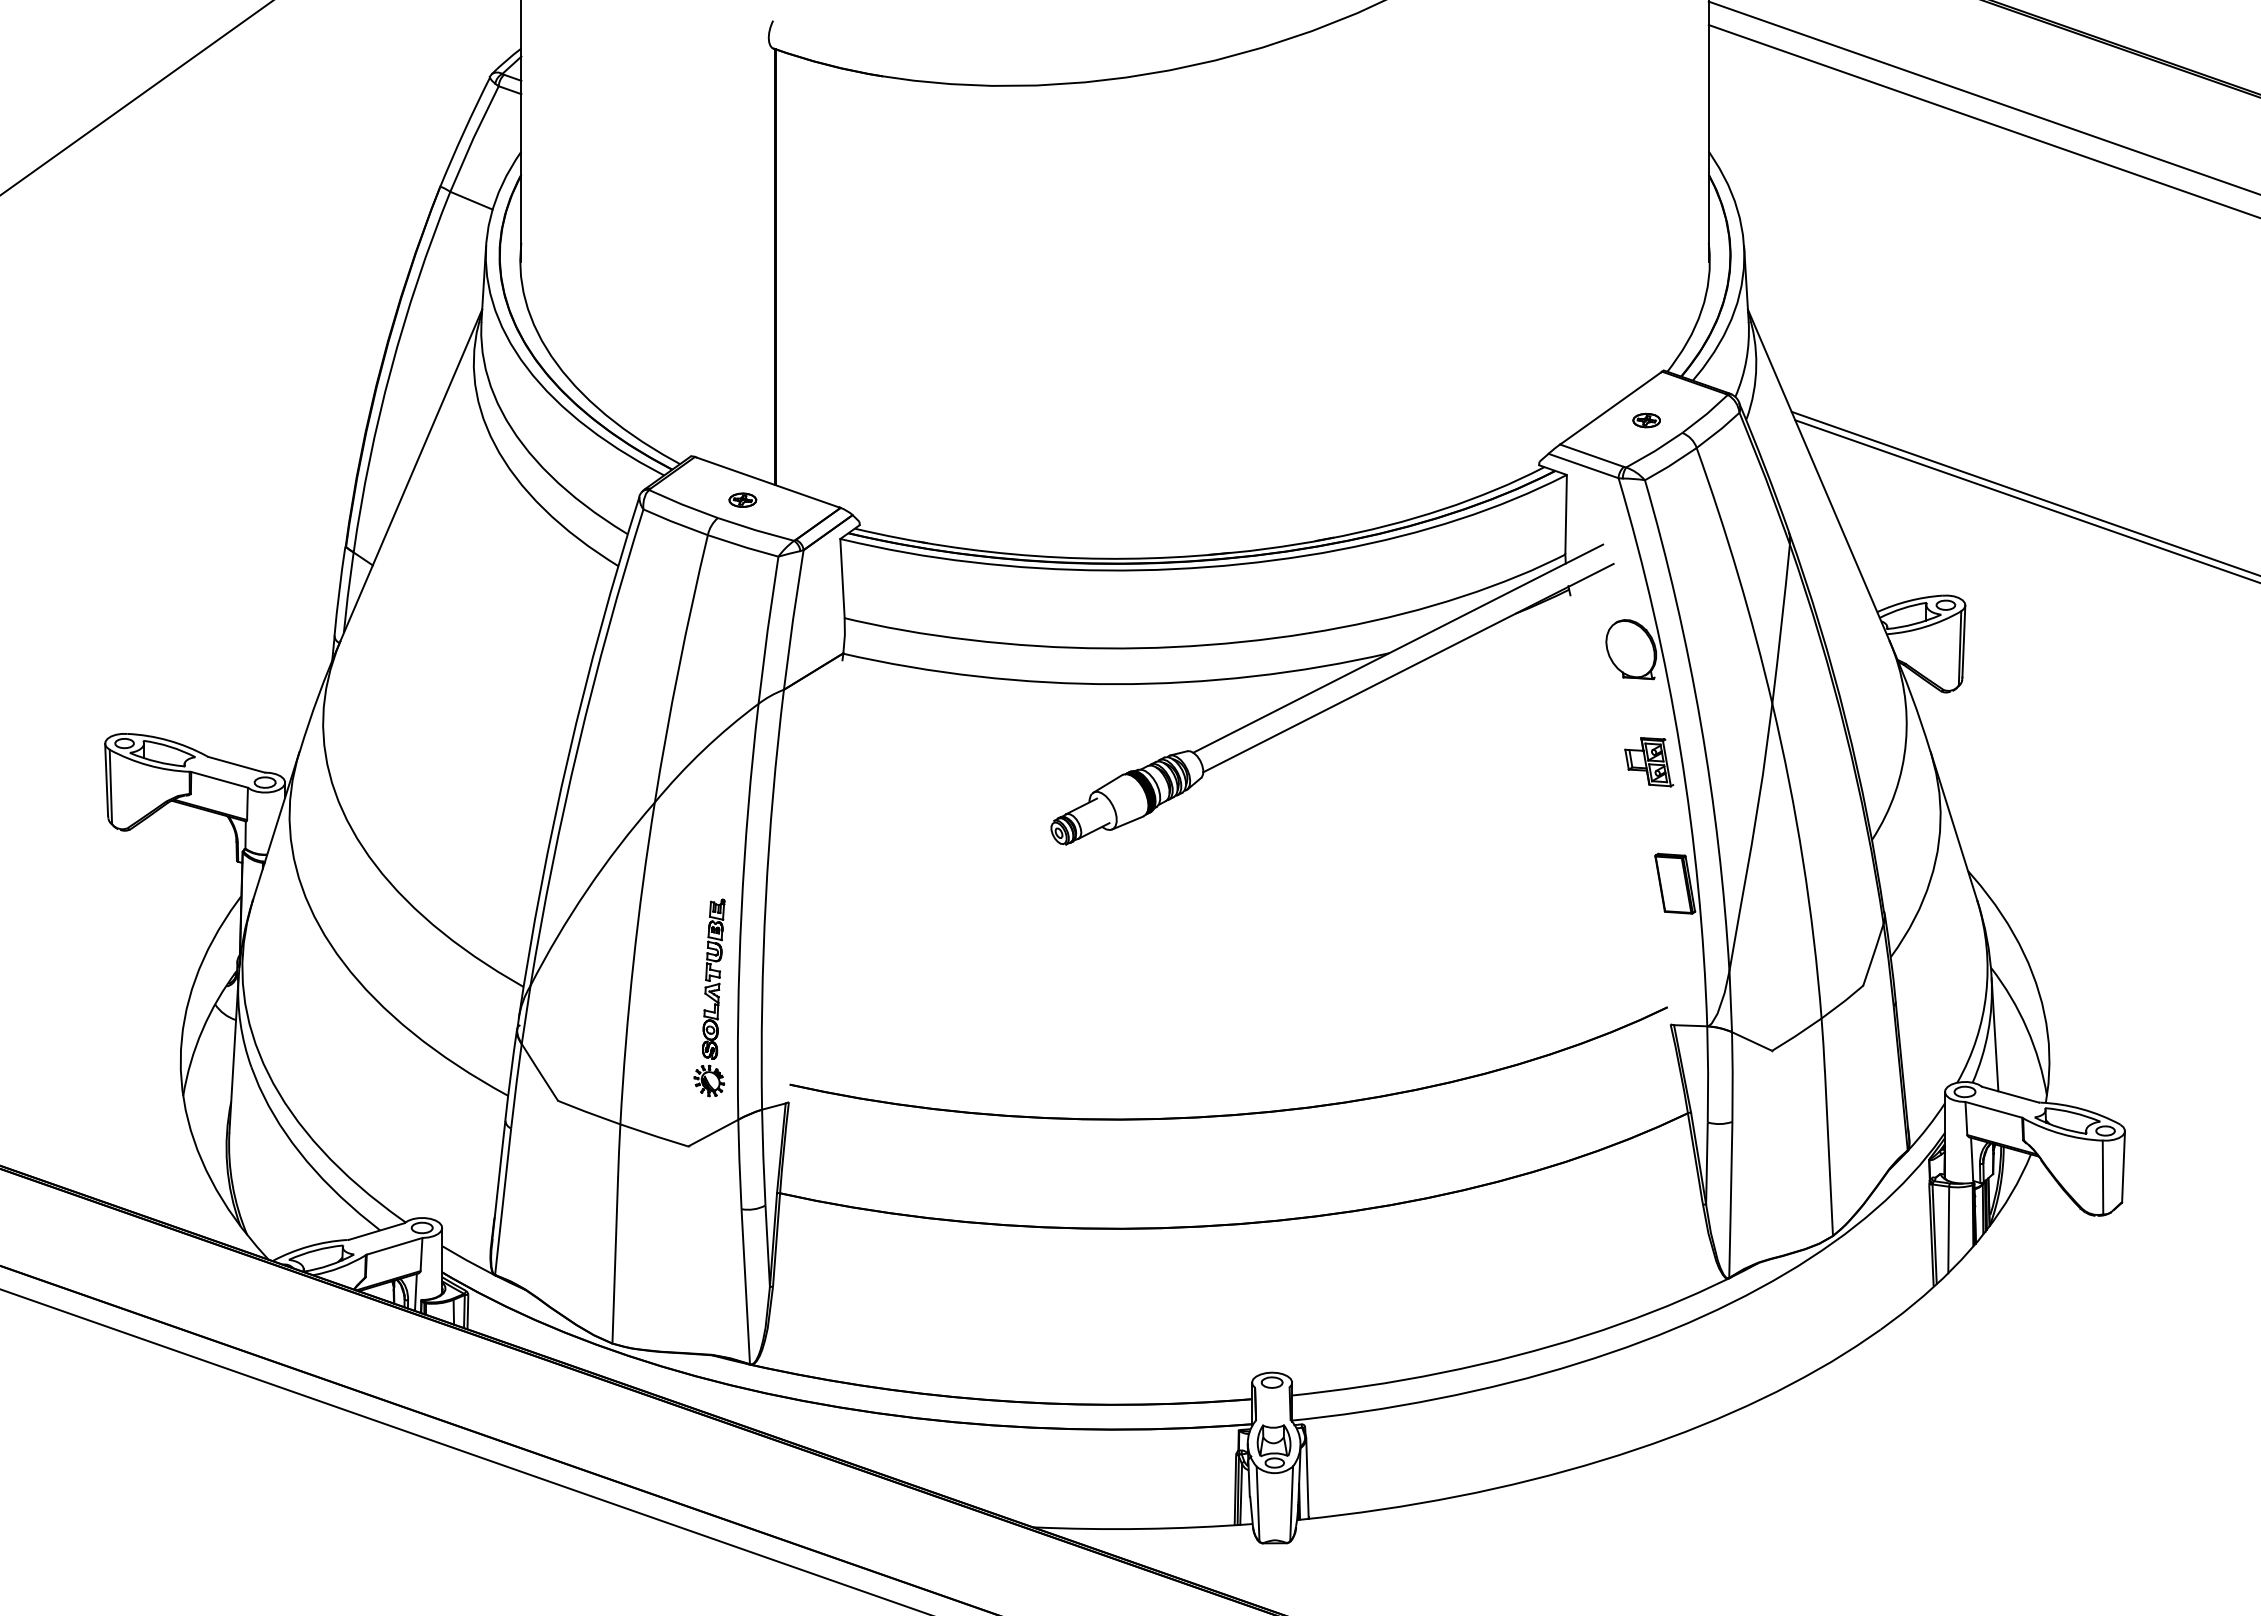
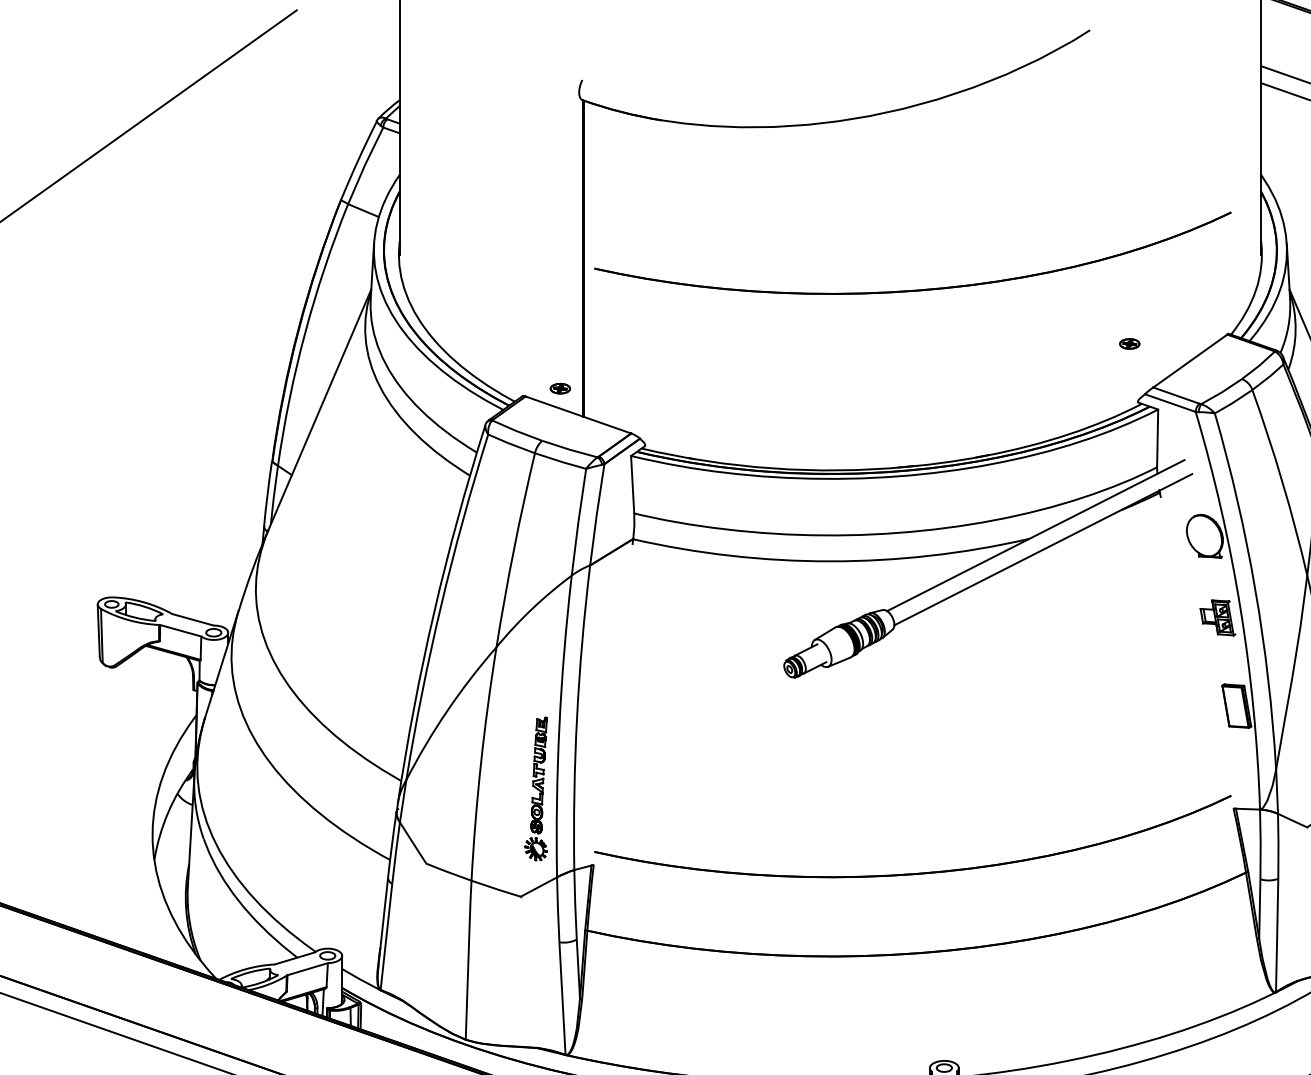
part: (1236, 309) -> (918, 289), added
part: (1646, 420) -> (1129, 343), moved
part: (742, 499) -> (560, 388), moved

